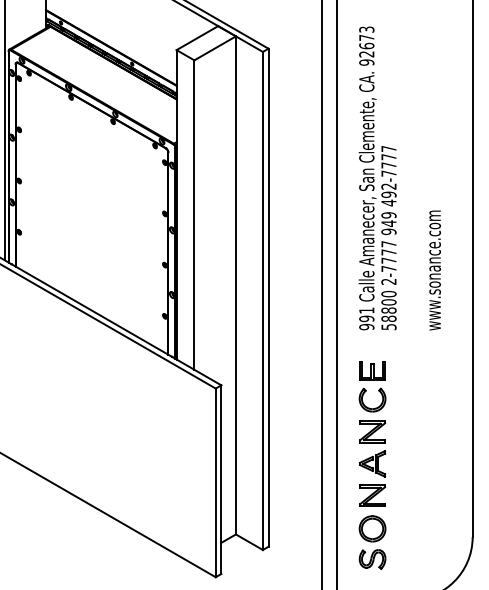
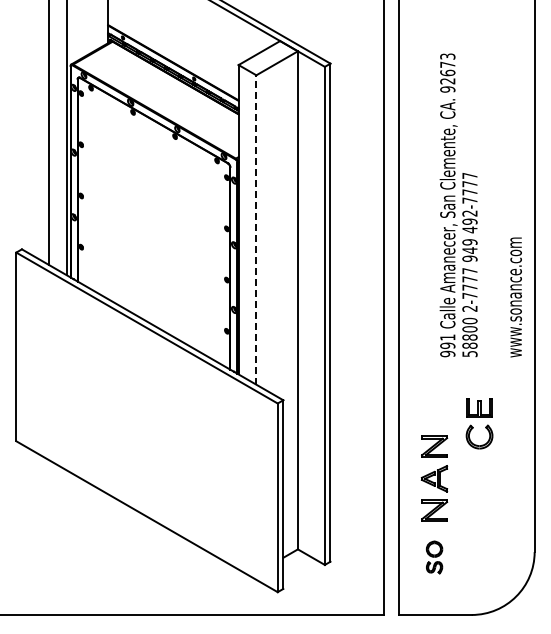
text: (399, 178) -> (480, 205), moved
line: (194, 215) -> (256, 230), solid -> dashed
part: (372, 386) -> (479, 423), moved
part: (372, 542) -> (434, 557), size x0.6

